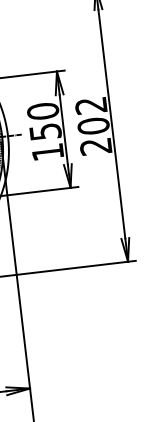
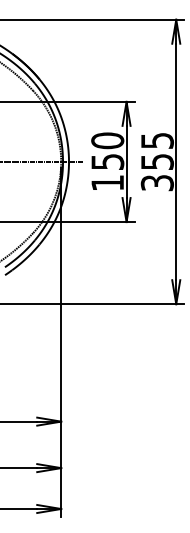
text: (92, 126) -> (156, 162), 202 -> 355

